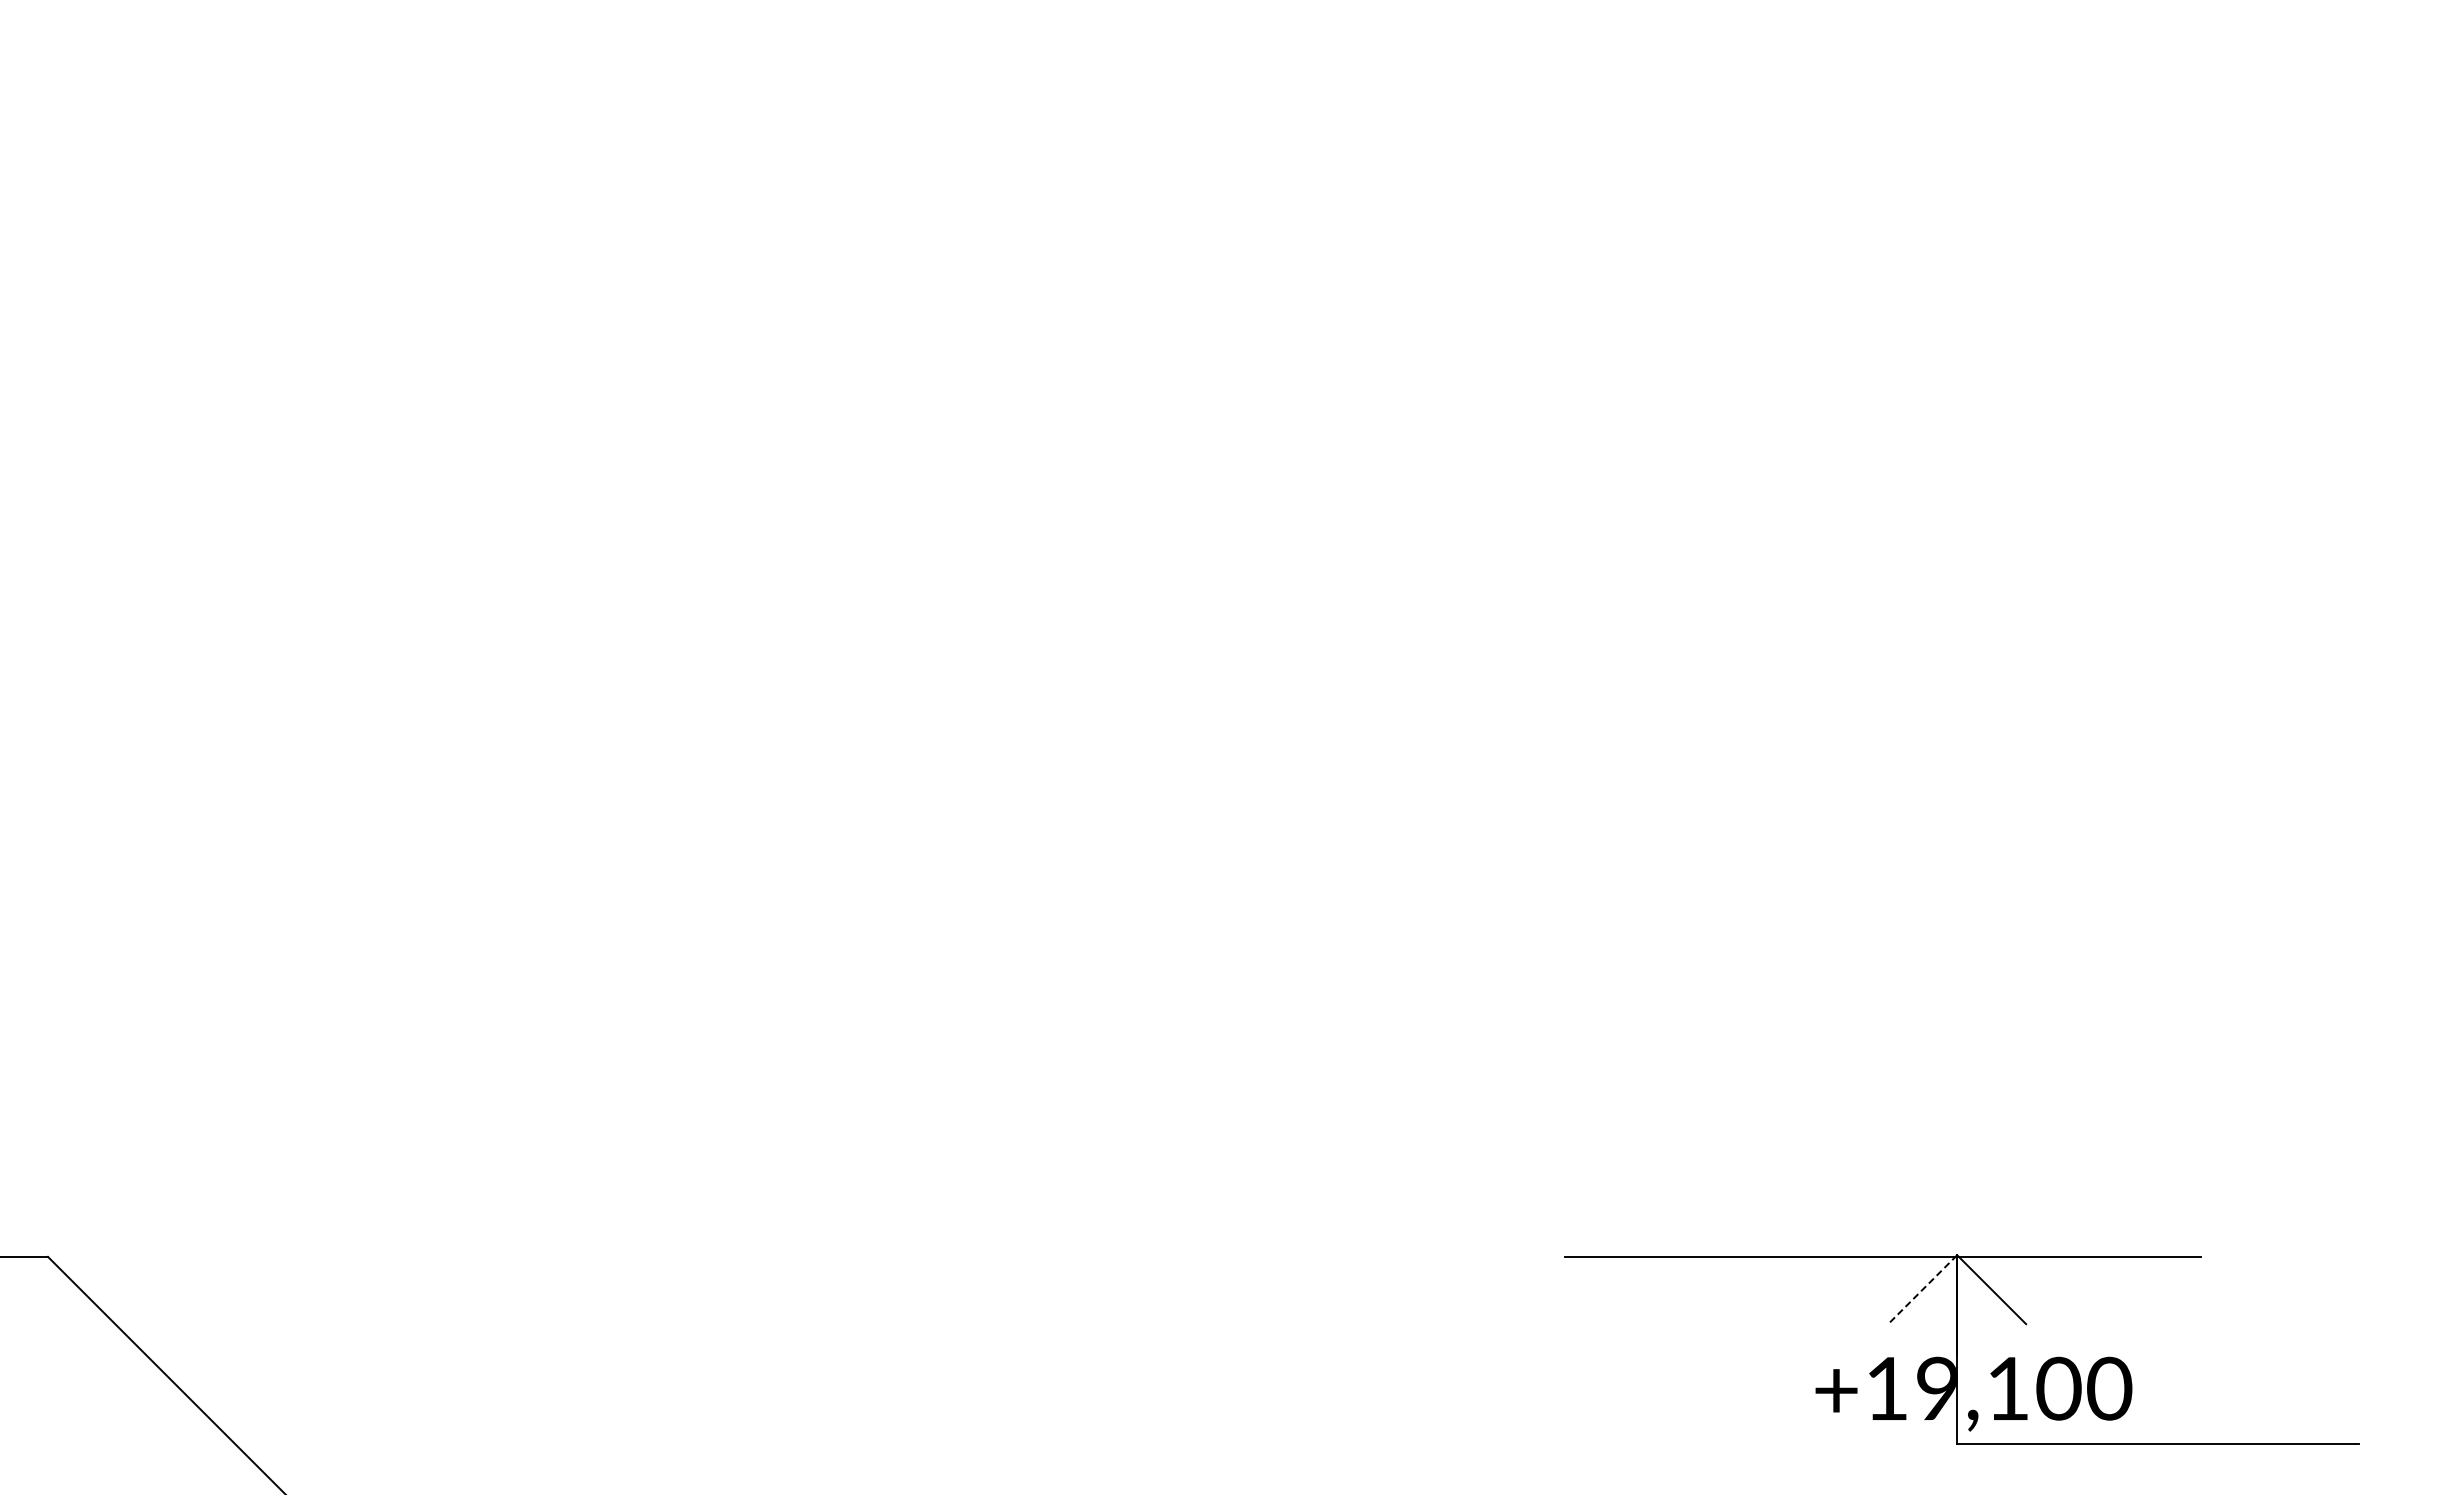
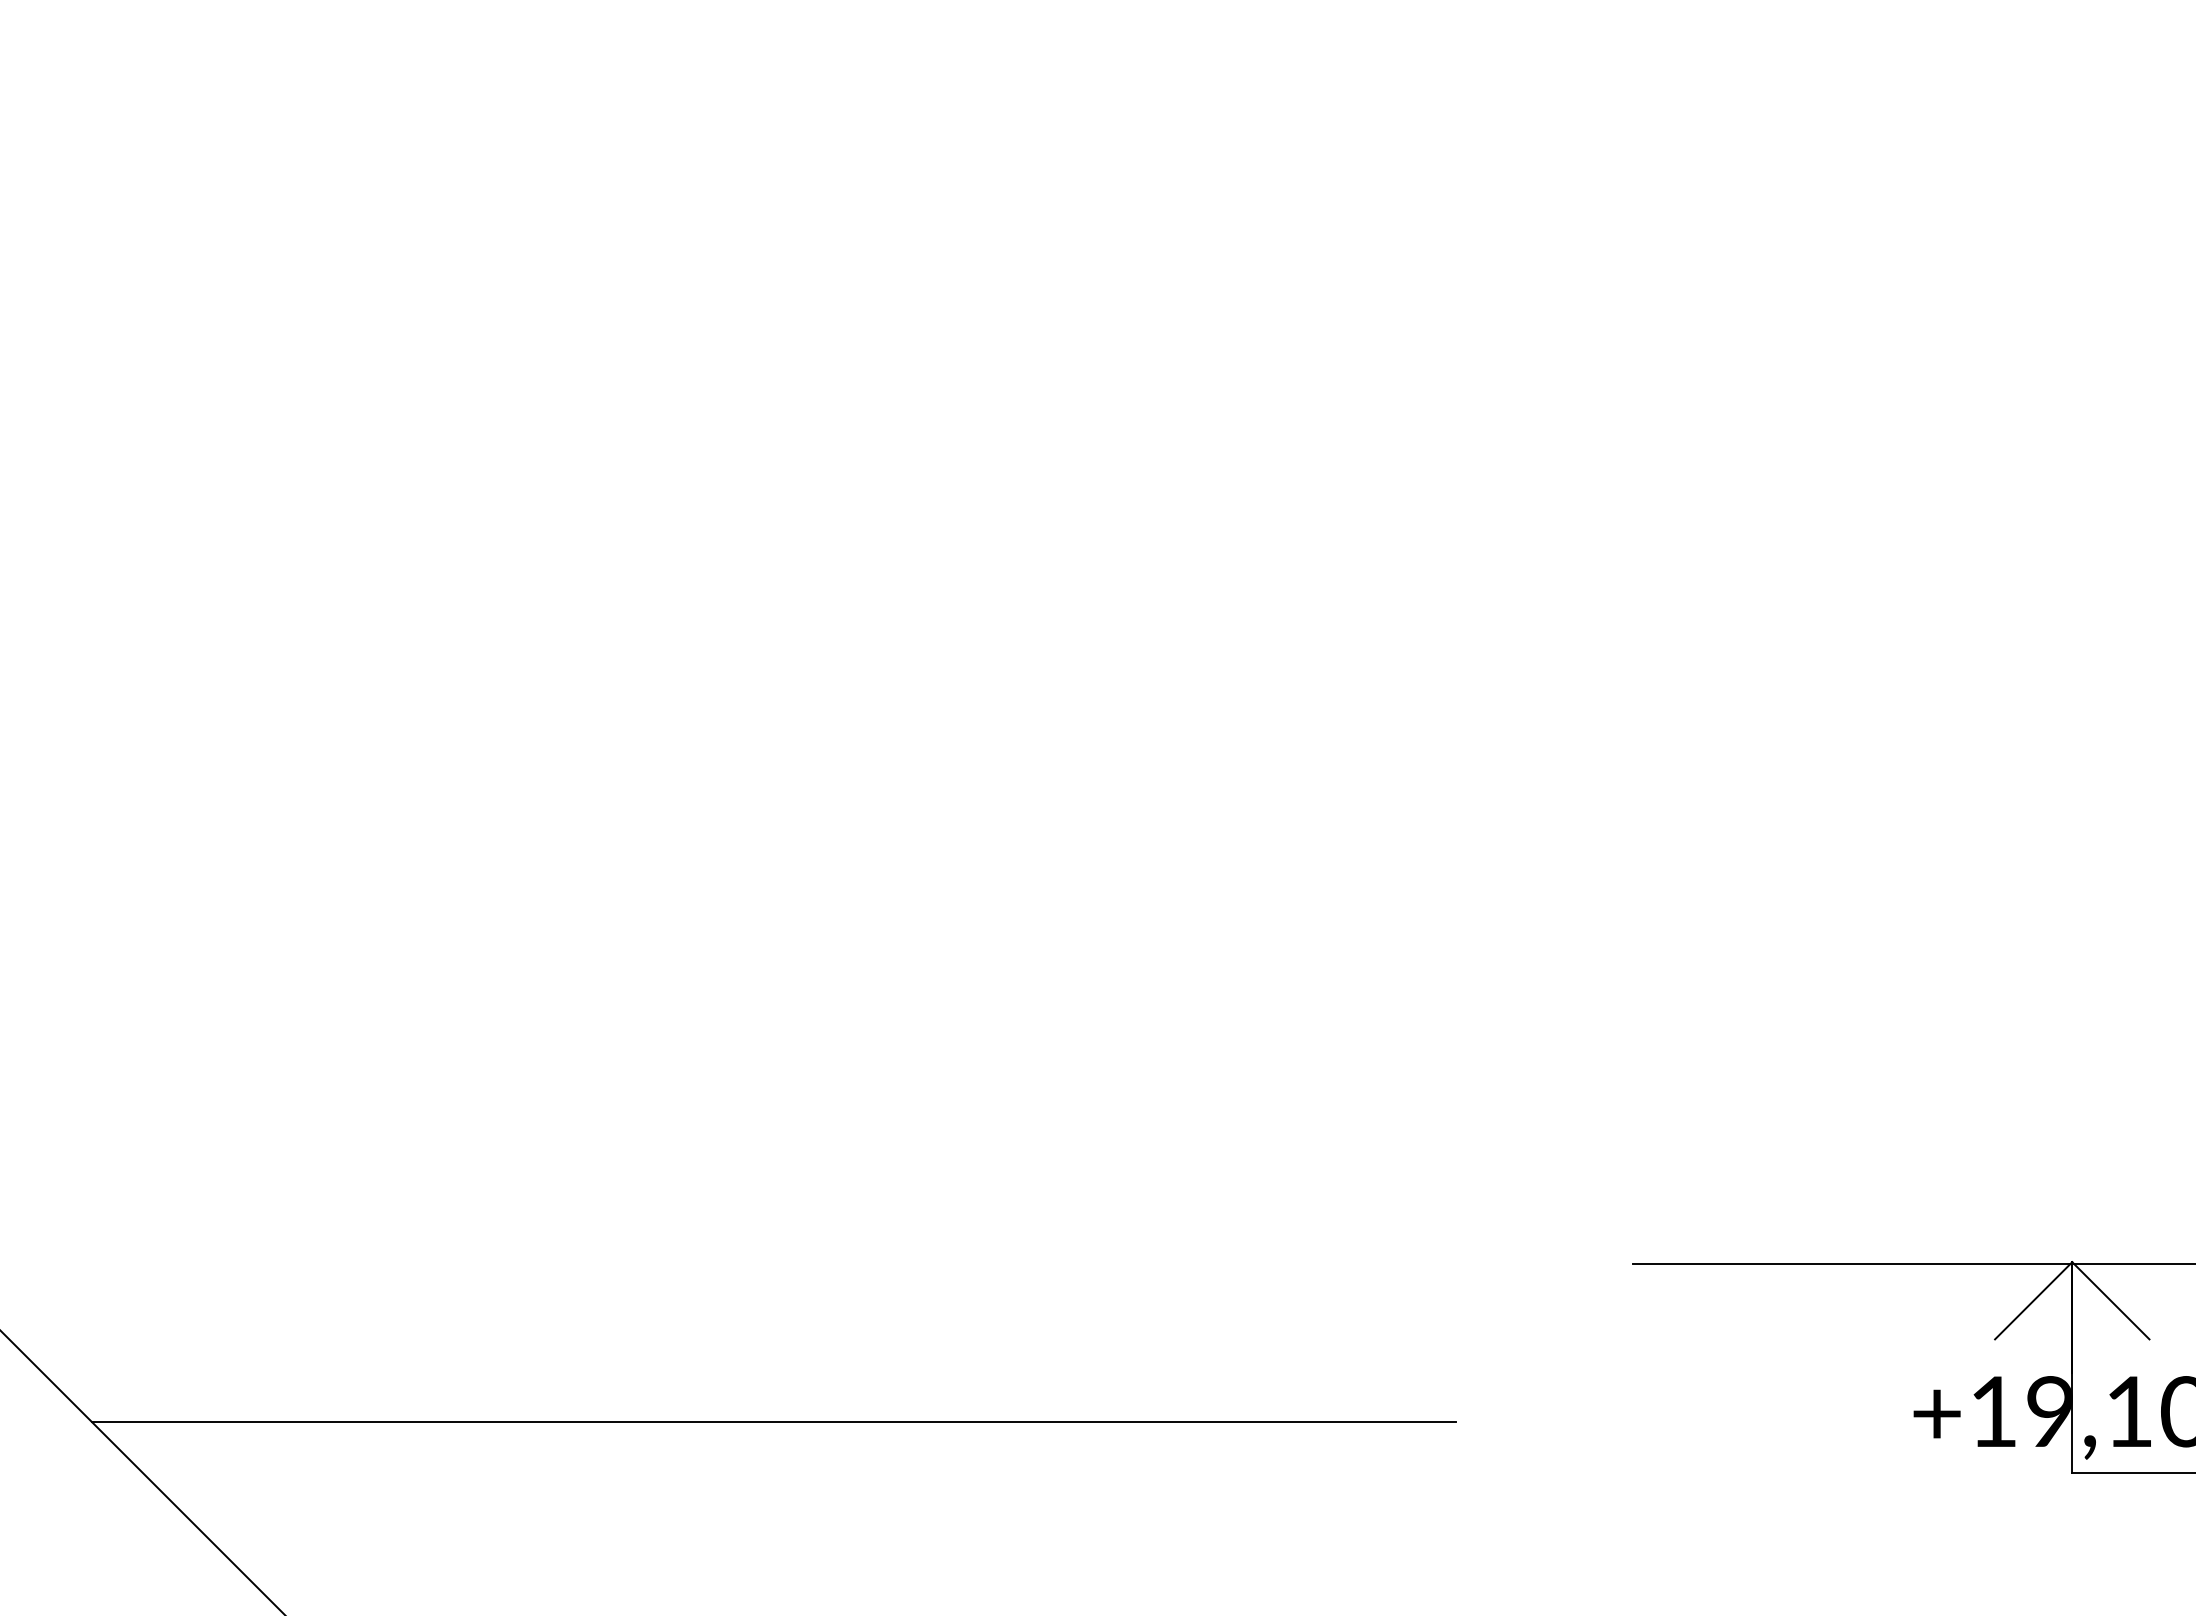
line: (1922, 1289) -> (2033, 1300), dashed -> solid
line: (798, 1398) -> (774, 1422), added

